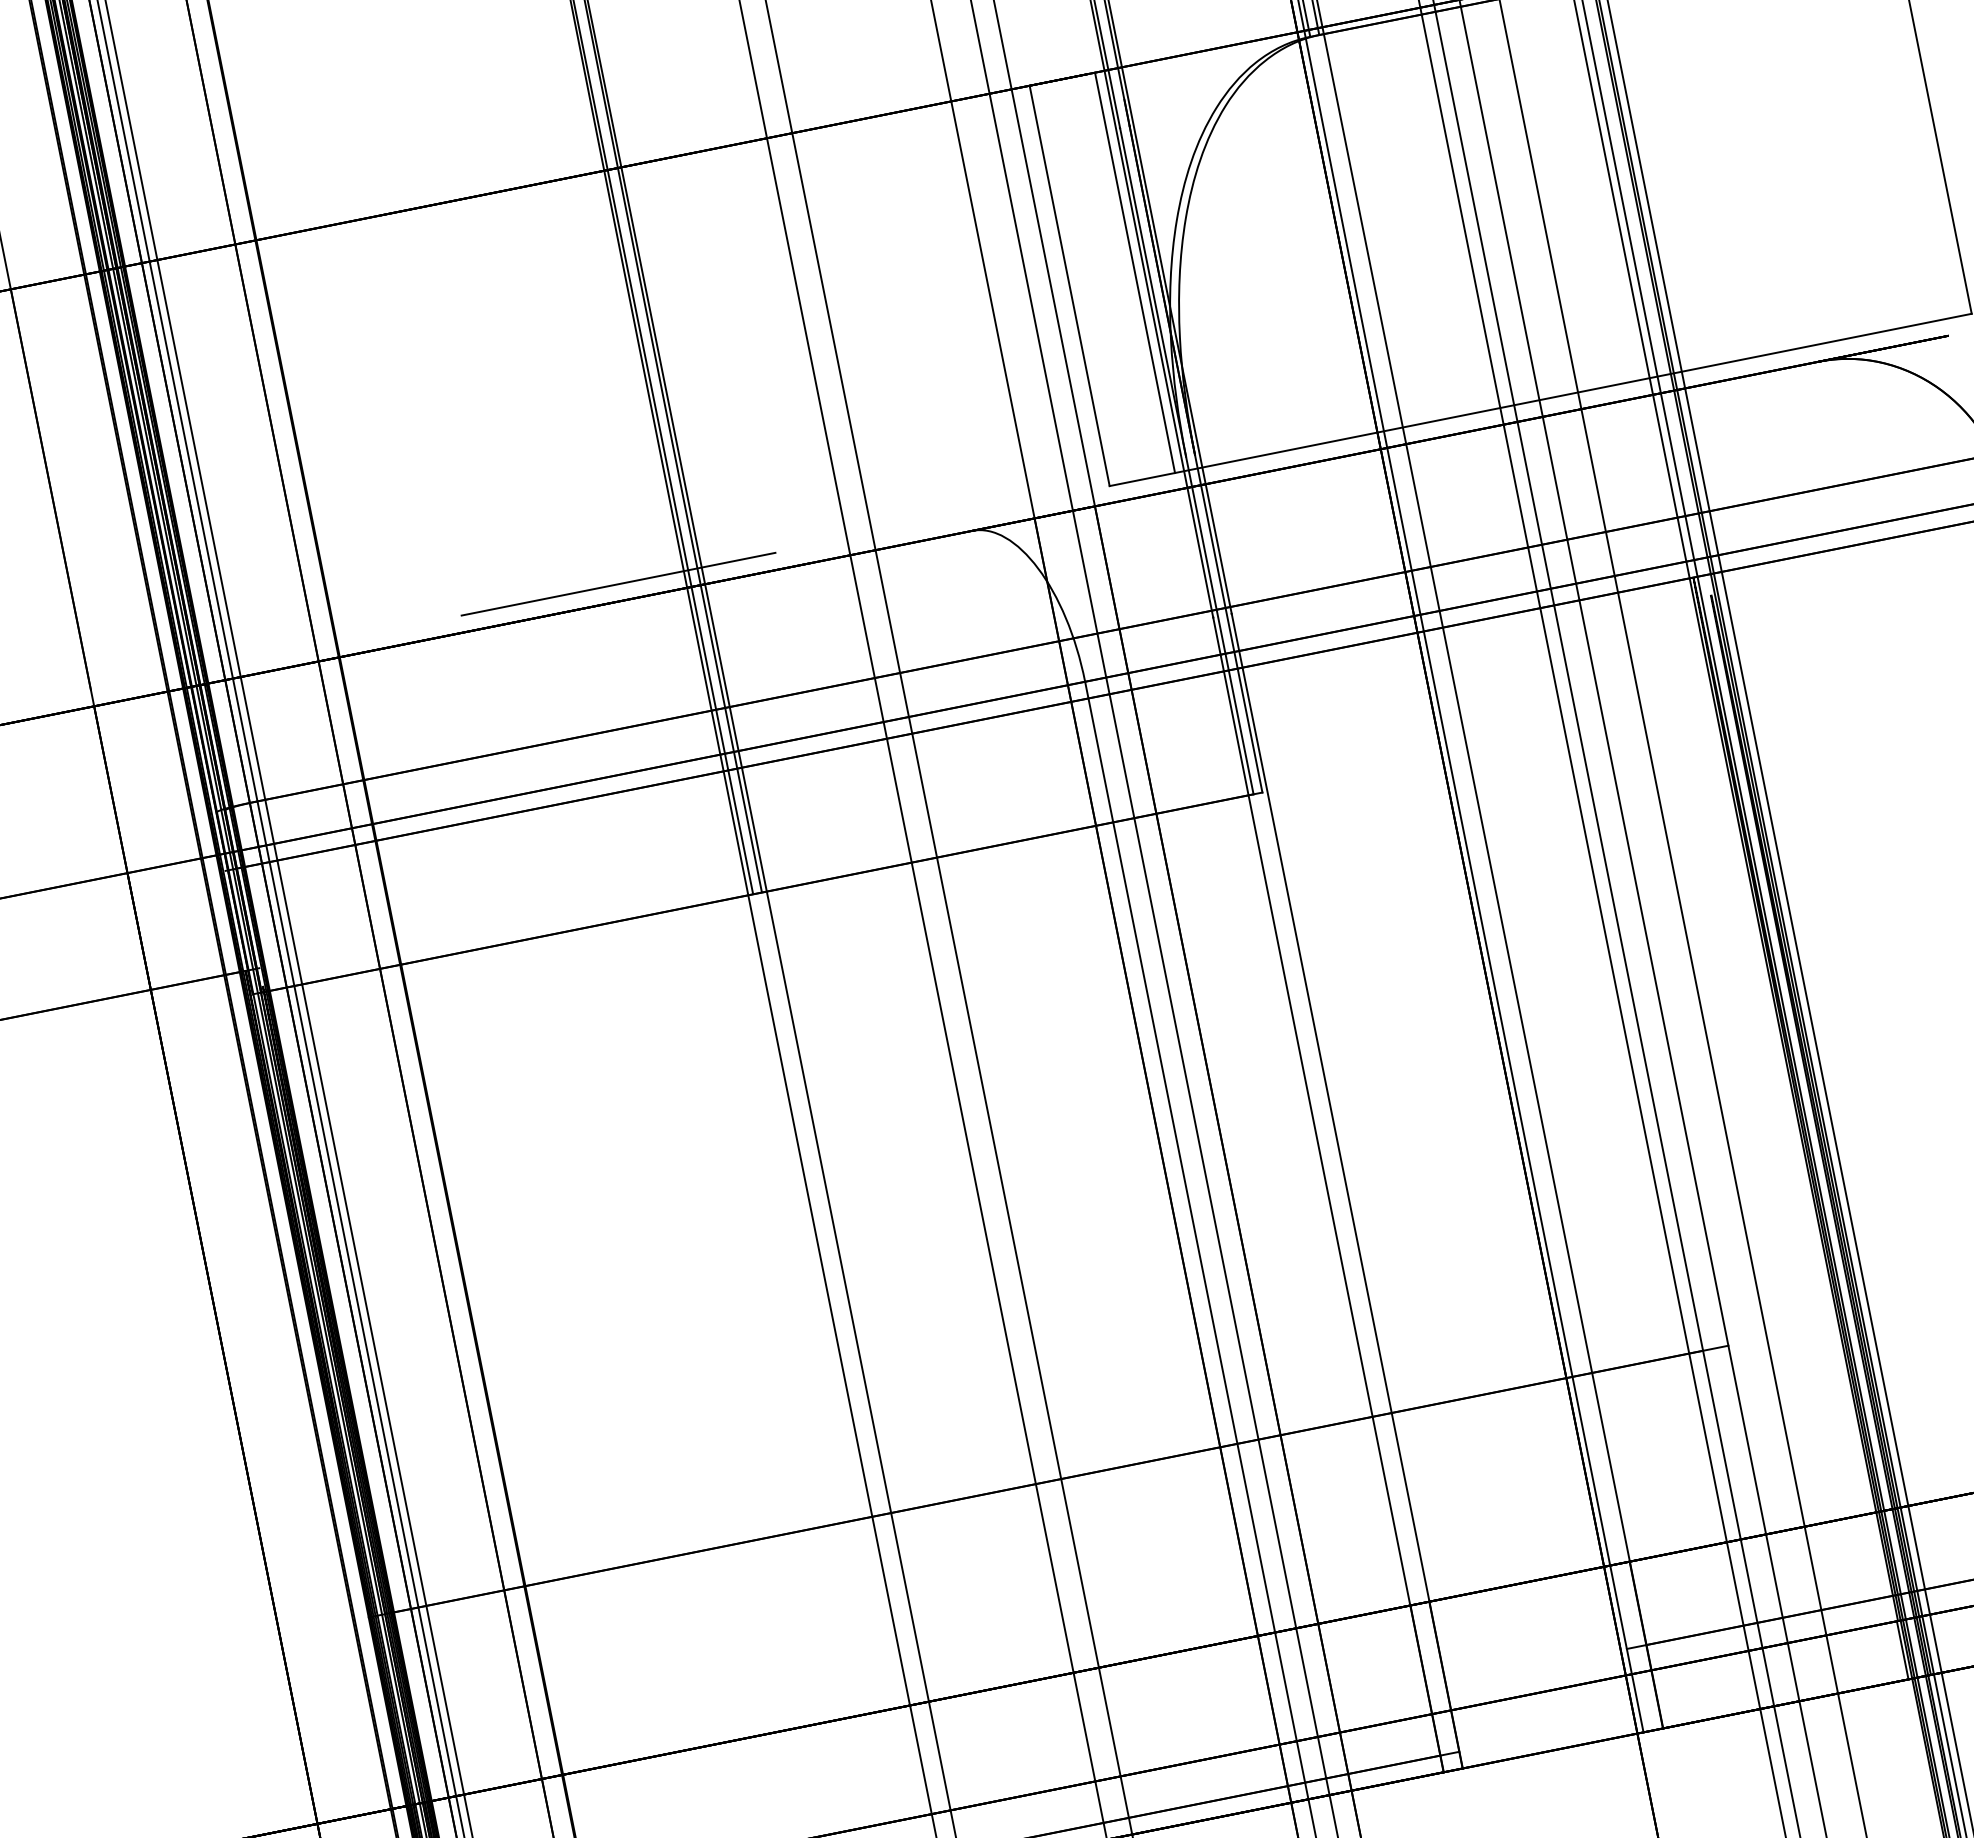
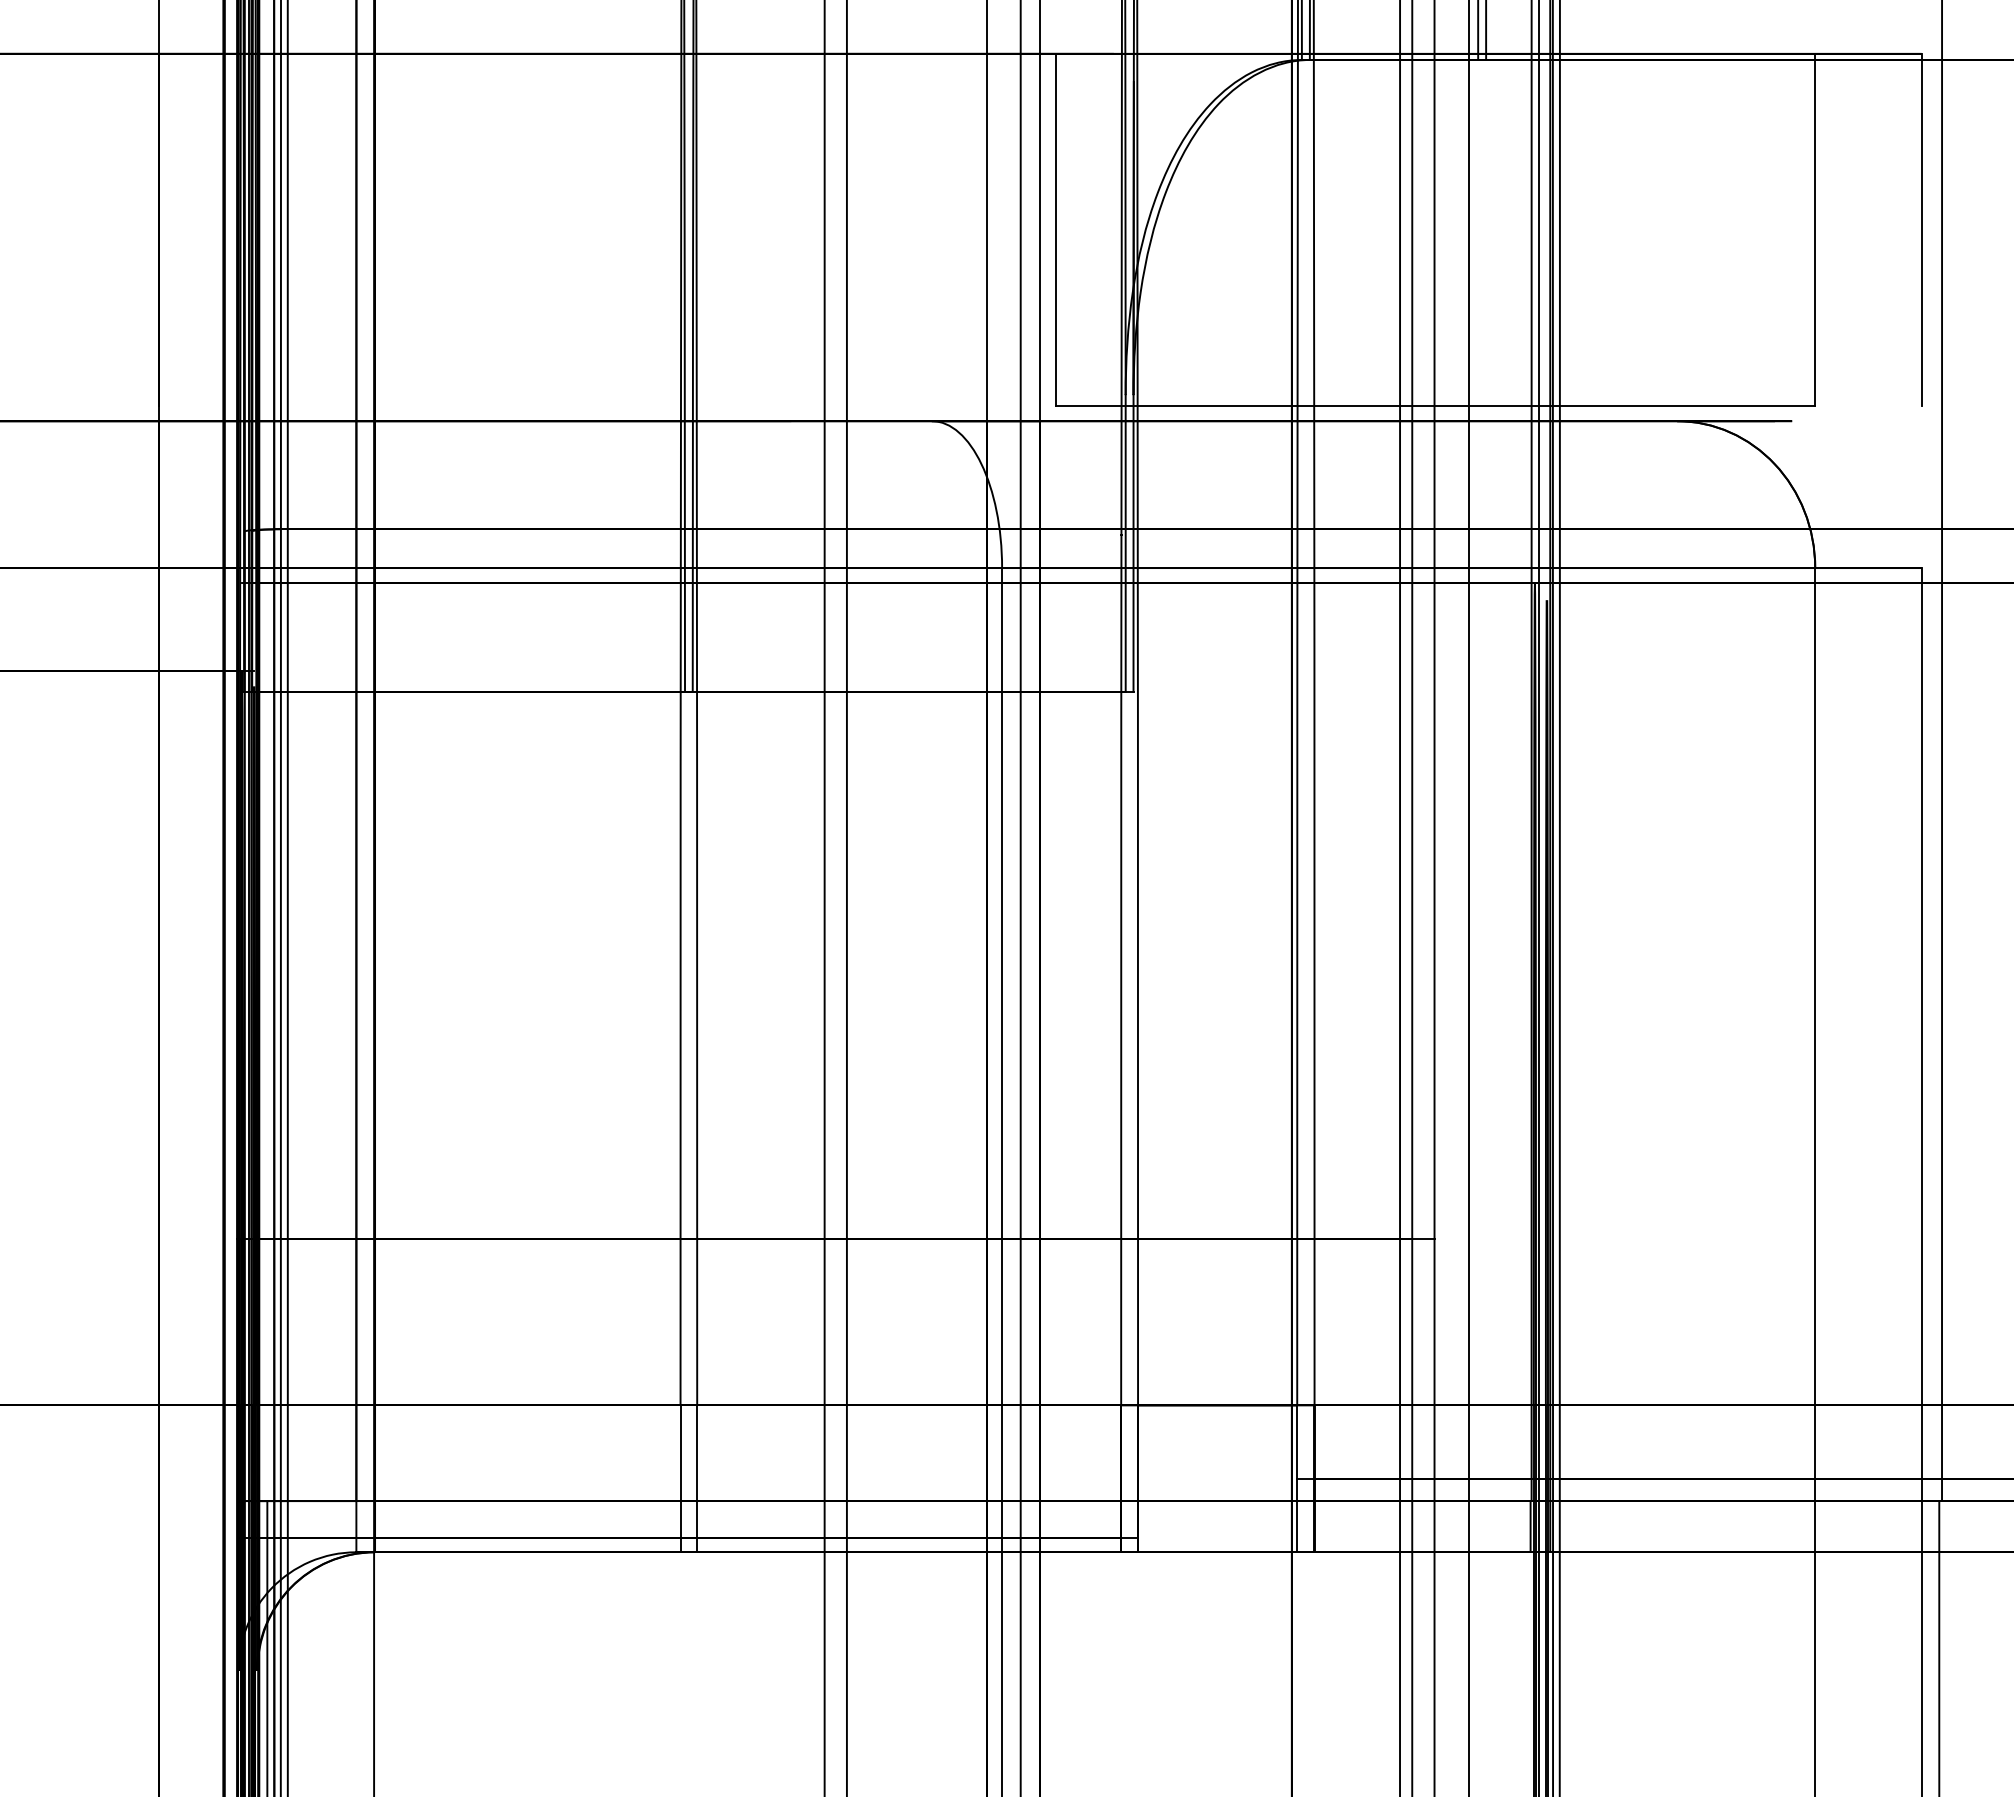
line: (1134, 272) -> (1113, 229), removed
line: (618, 584) -> (623, 406), removed

